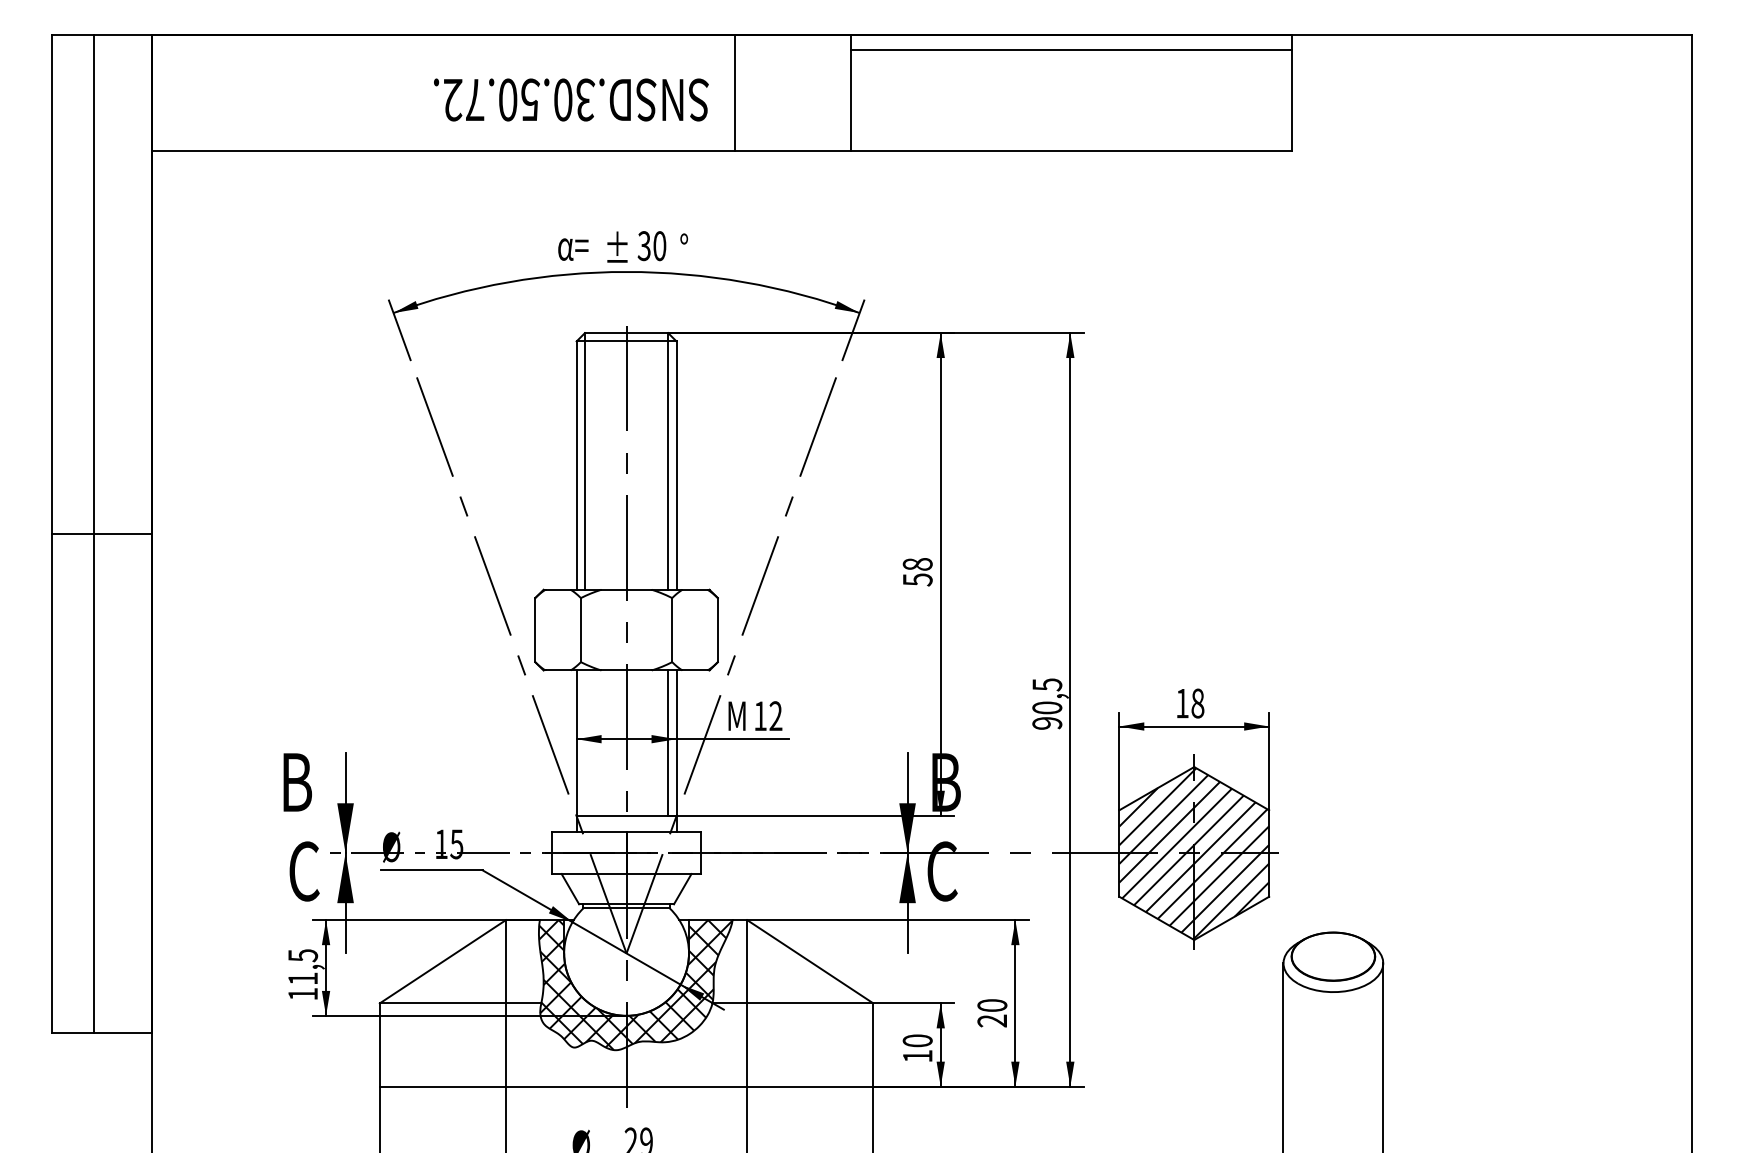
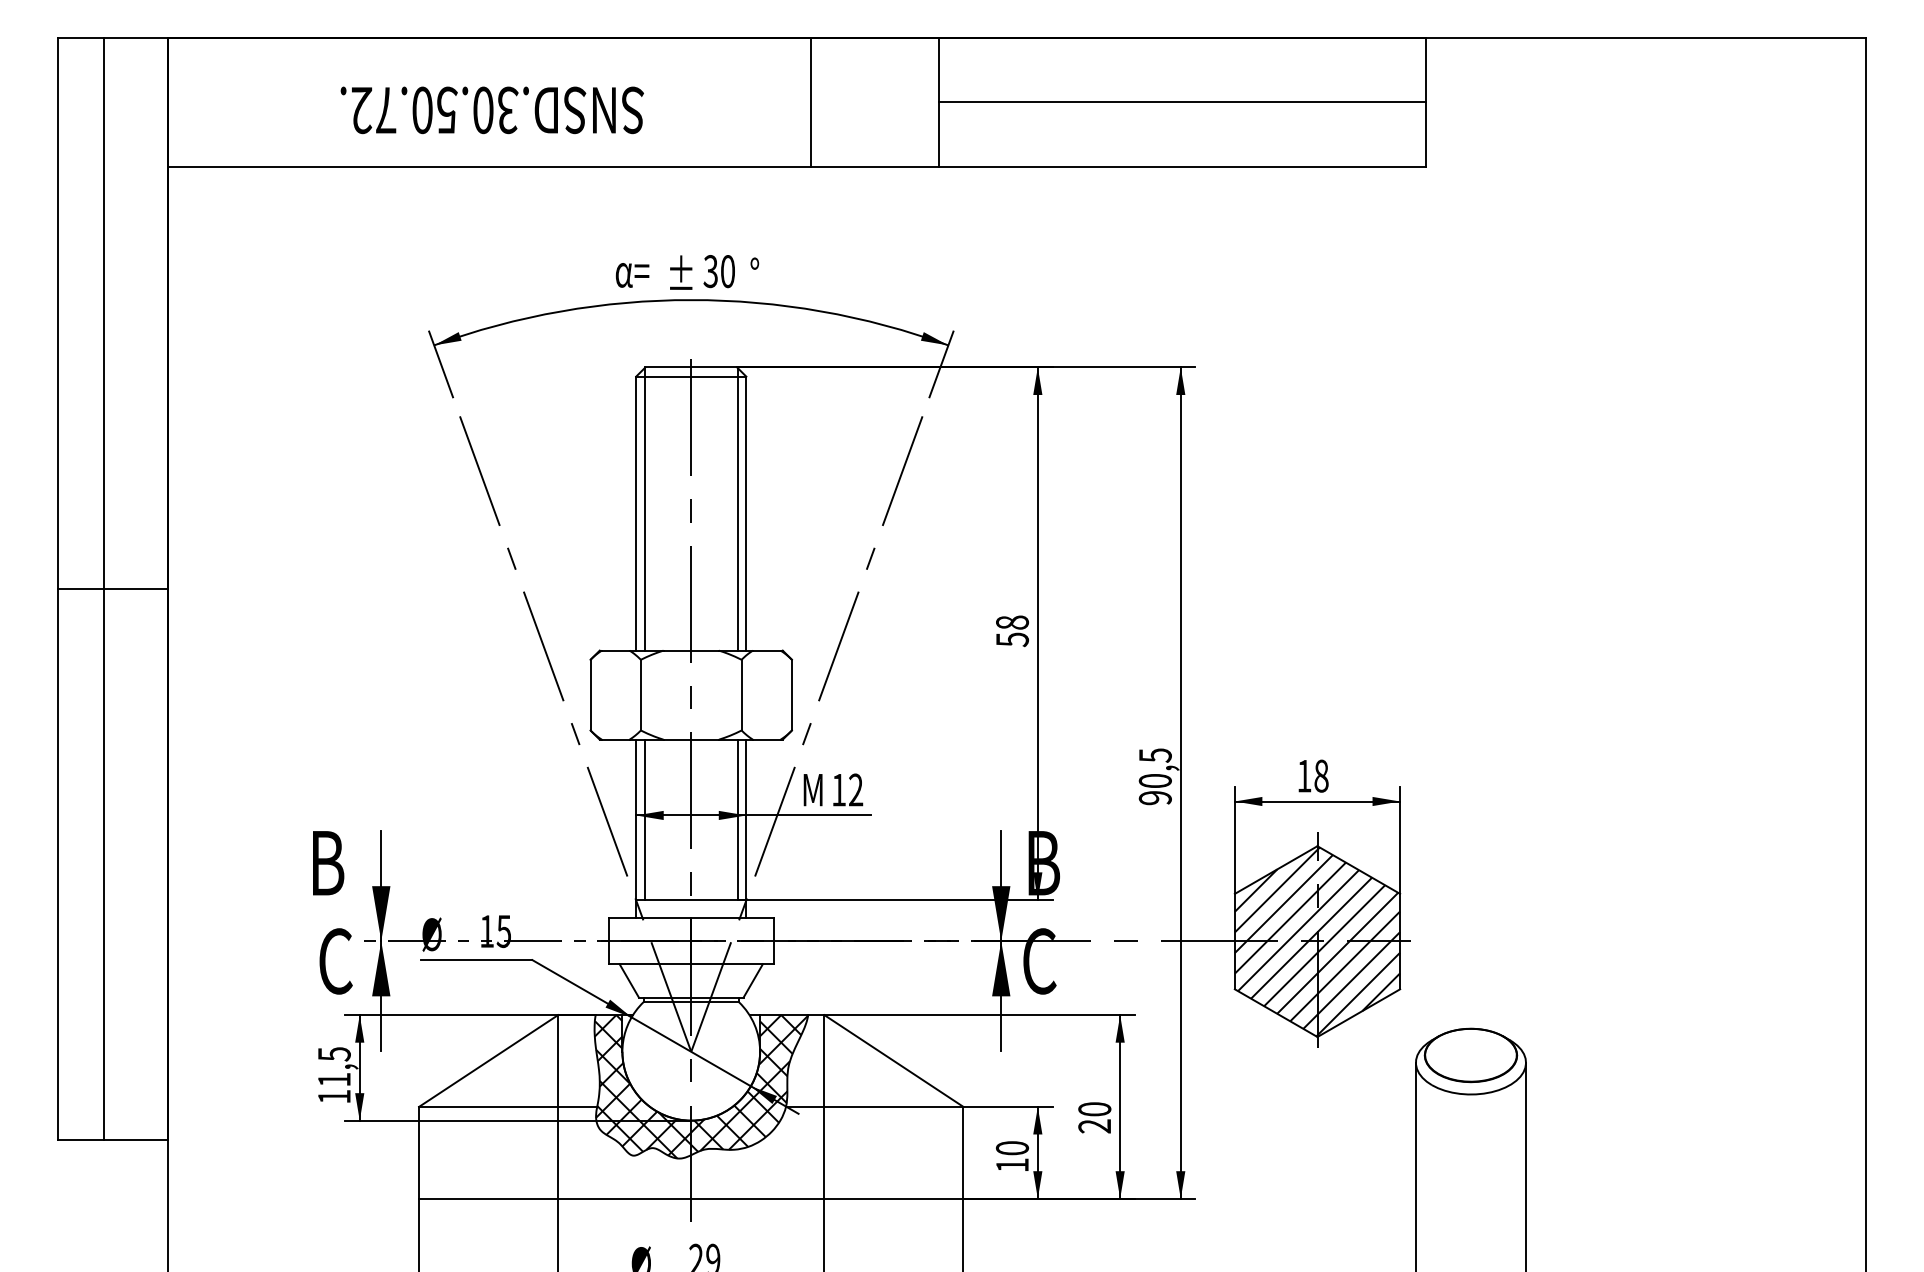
line: (1071, 50) -> (1182, 102), moved
text: (570, 100) -> (491, 110), moved
line: (585, 742) -> (645, 819), added

